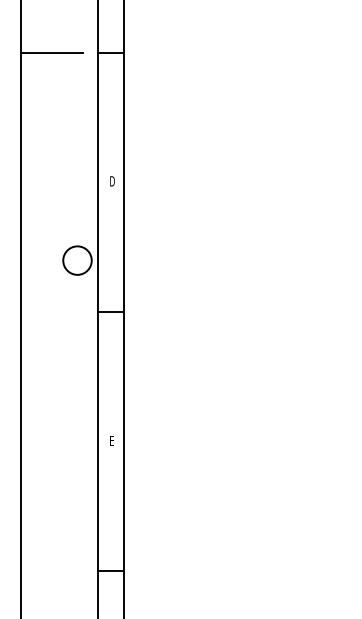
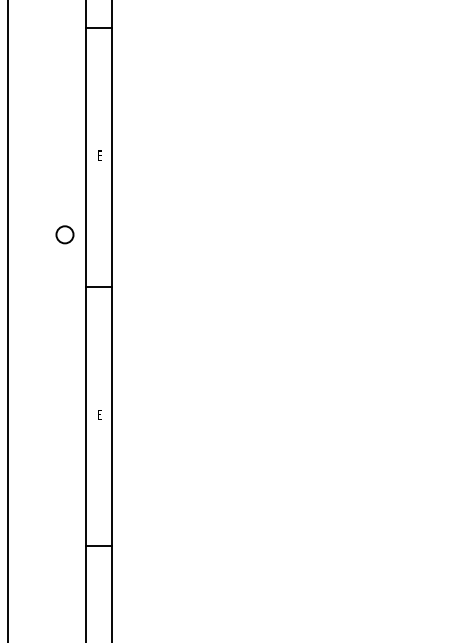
line: (52, 53) -> (39, 27), removed
text: (112, 181) -> (99, 155), D -> E
circle: (77, 260) -> (64, 234), size x0.6

